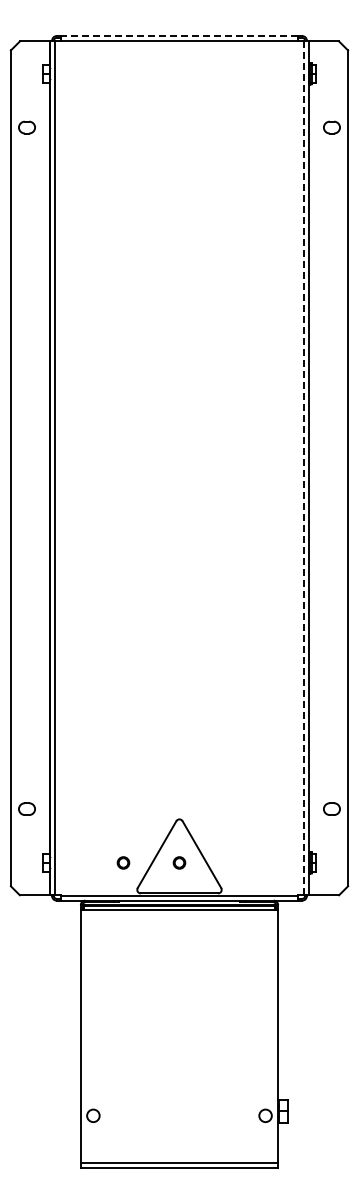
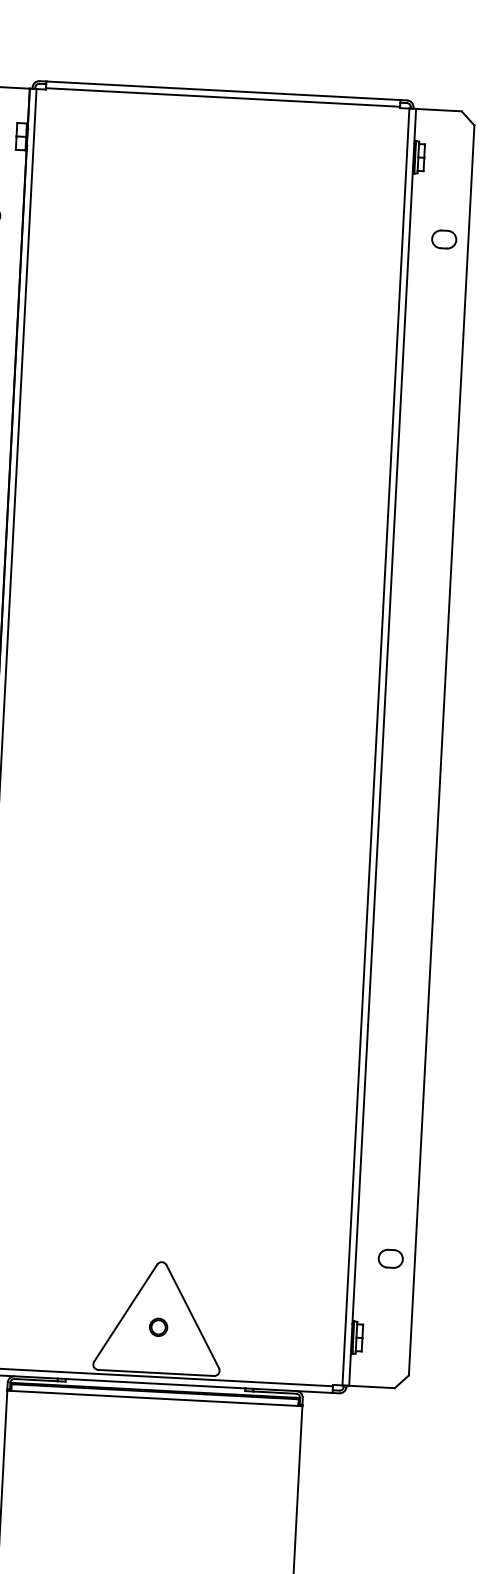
line: (179, 36) -> (223, 91), dashed -> solid
line: (304, 468) -> (376, 747), dashed -> solid
part: (123, 862) -> (74, 1322), removed

